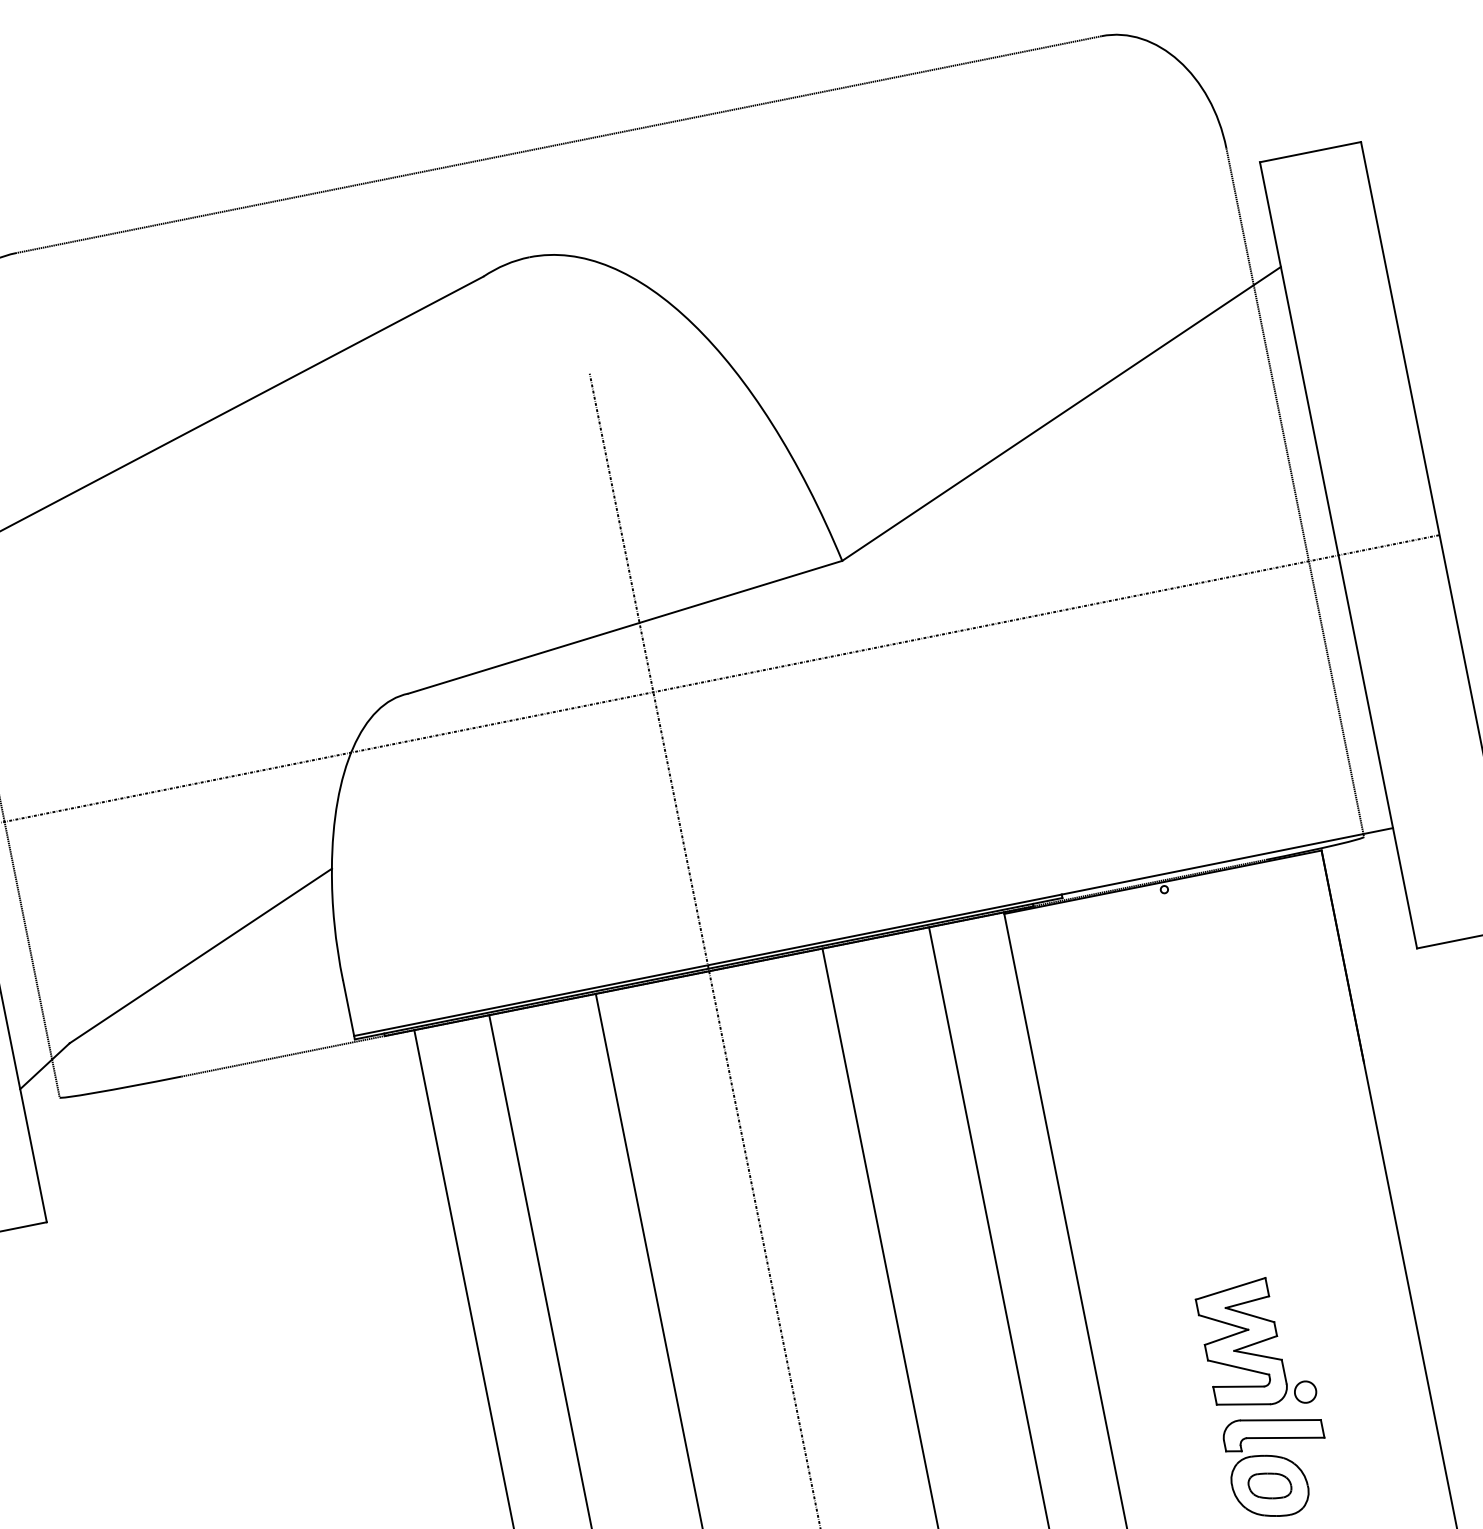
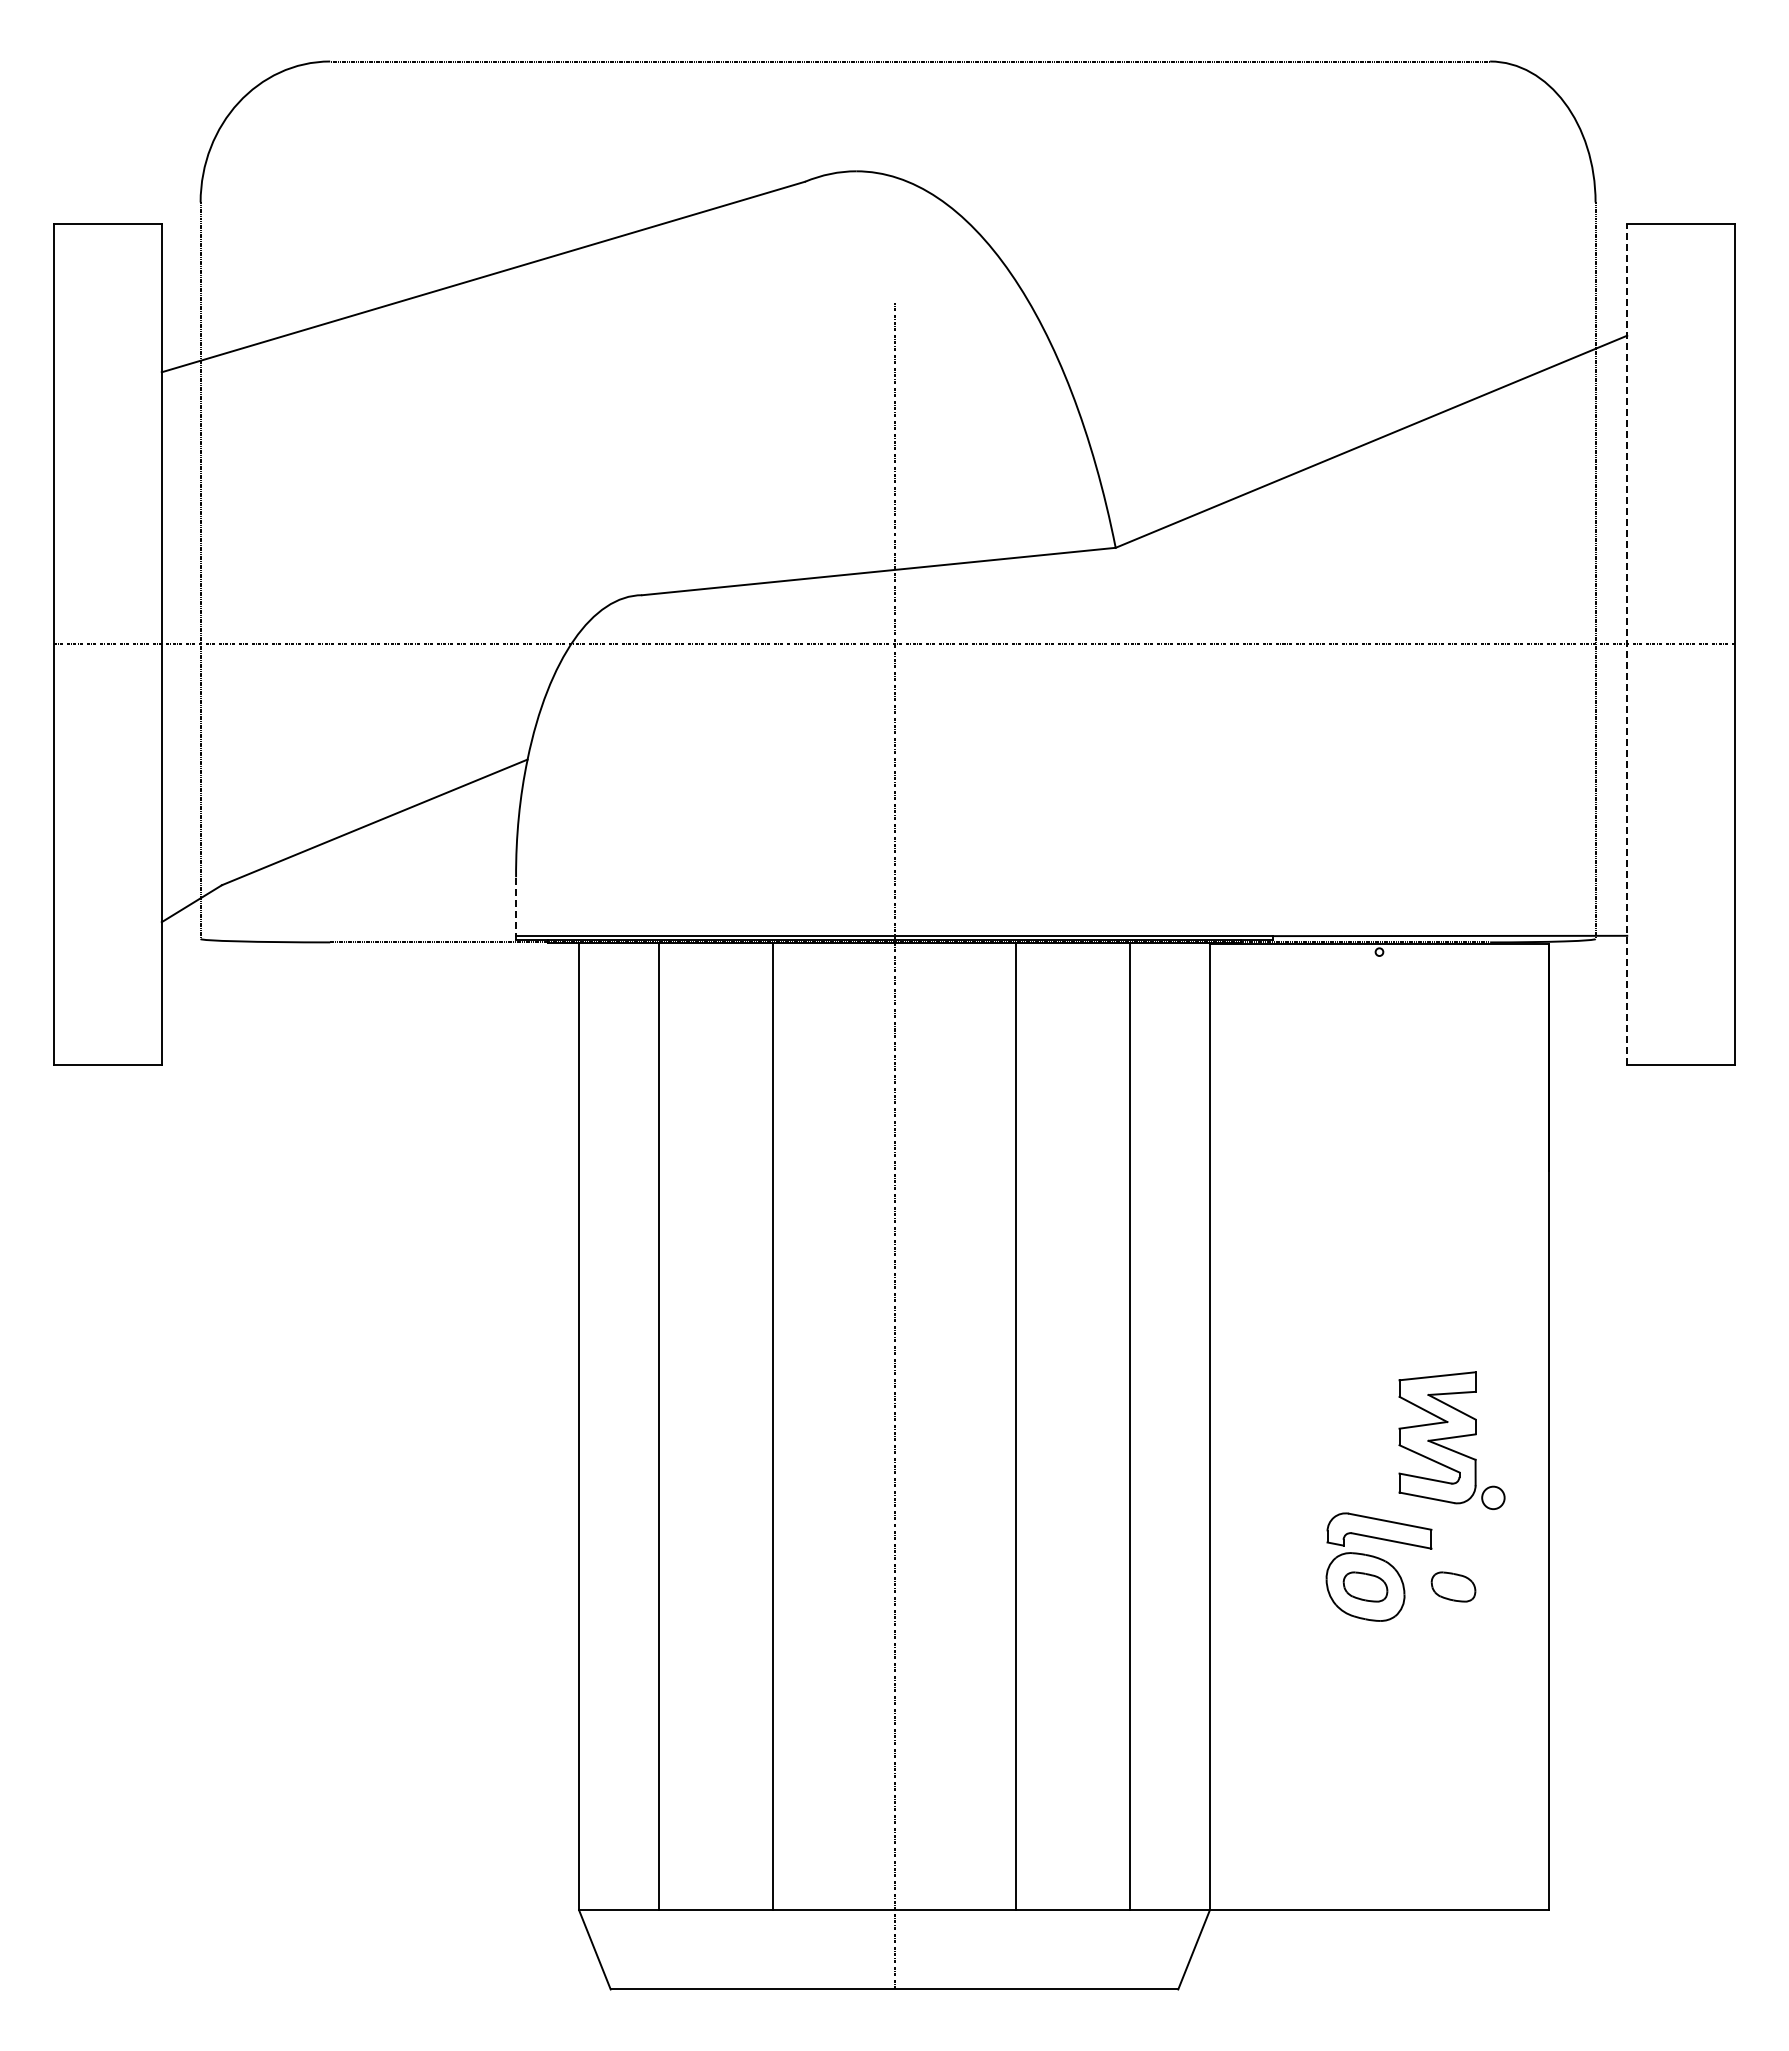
line: (1338, 554) -> (1627, 643), solid -> dashed
line: (349, 1010) -> (516, 908), solid -> dashed
part: (1255, 1346) -> (1451, 1440), moved
part: (1352, 1468) -> (1453, 1586), added

